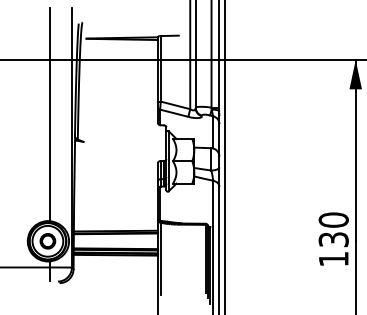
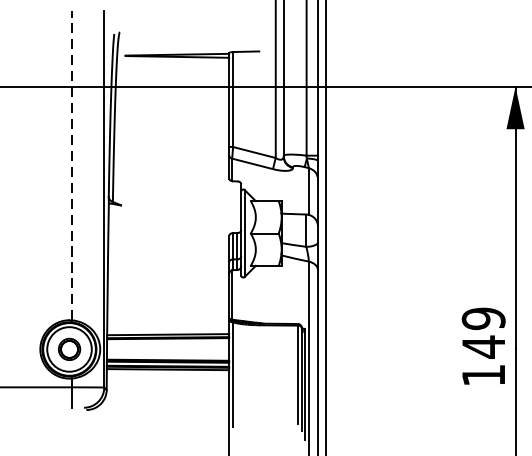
line: (49, 114) -> (71, 165), solid -> dashed
text: (333, 229) -> (483, 332), 130 -> 149

